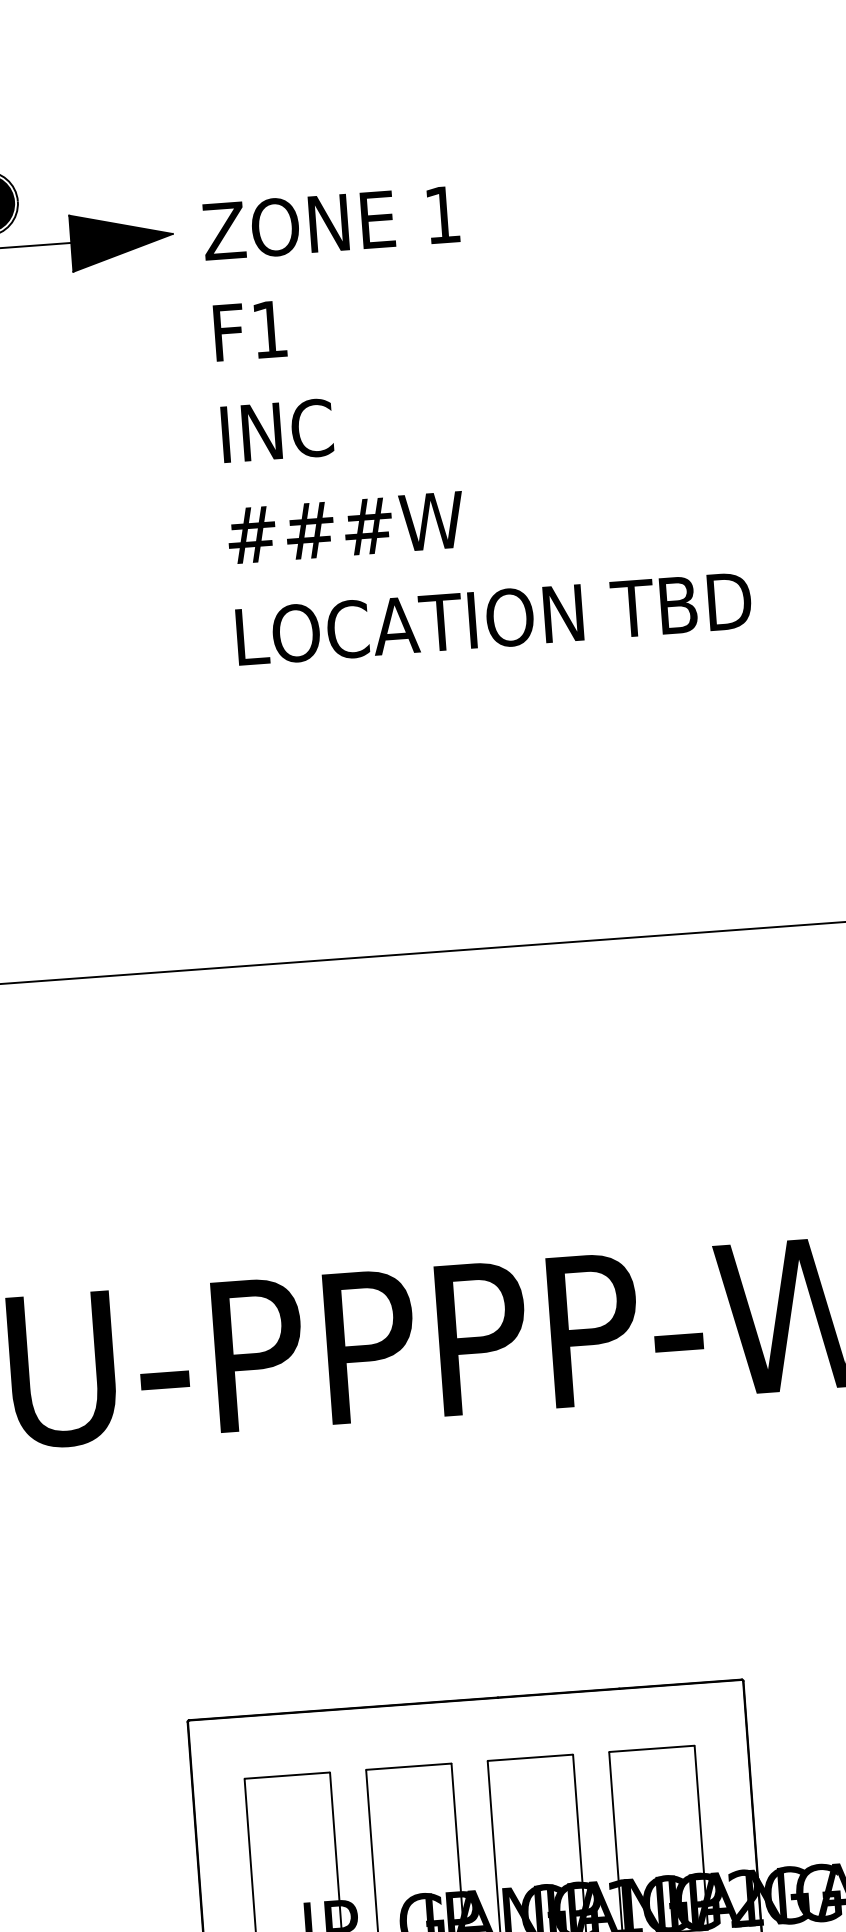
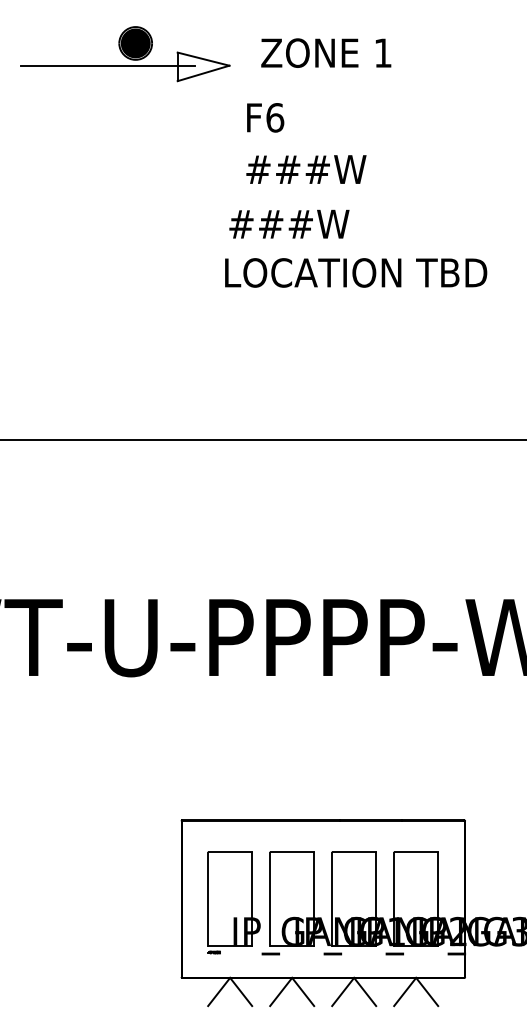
text: (331, 221) -> (326, 52), moved
fill: (121, 239) -> (203, 66), removed
text: (270, 328) -> (275, 117), F1 -> F6
text: (338, 426) -> (306, 169), INC -> ###W
text: (345, 526) -> (289, 223), moved
text: (494, 617) -> (356, 272), moved

